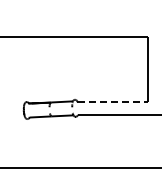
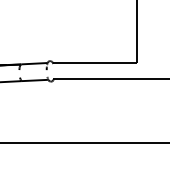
line: (113, 101) -> (96, 63), dashed -> solid

